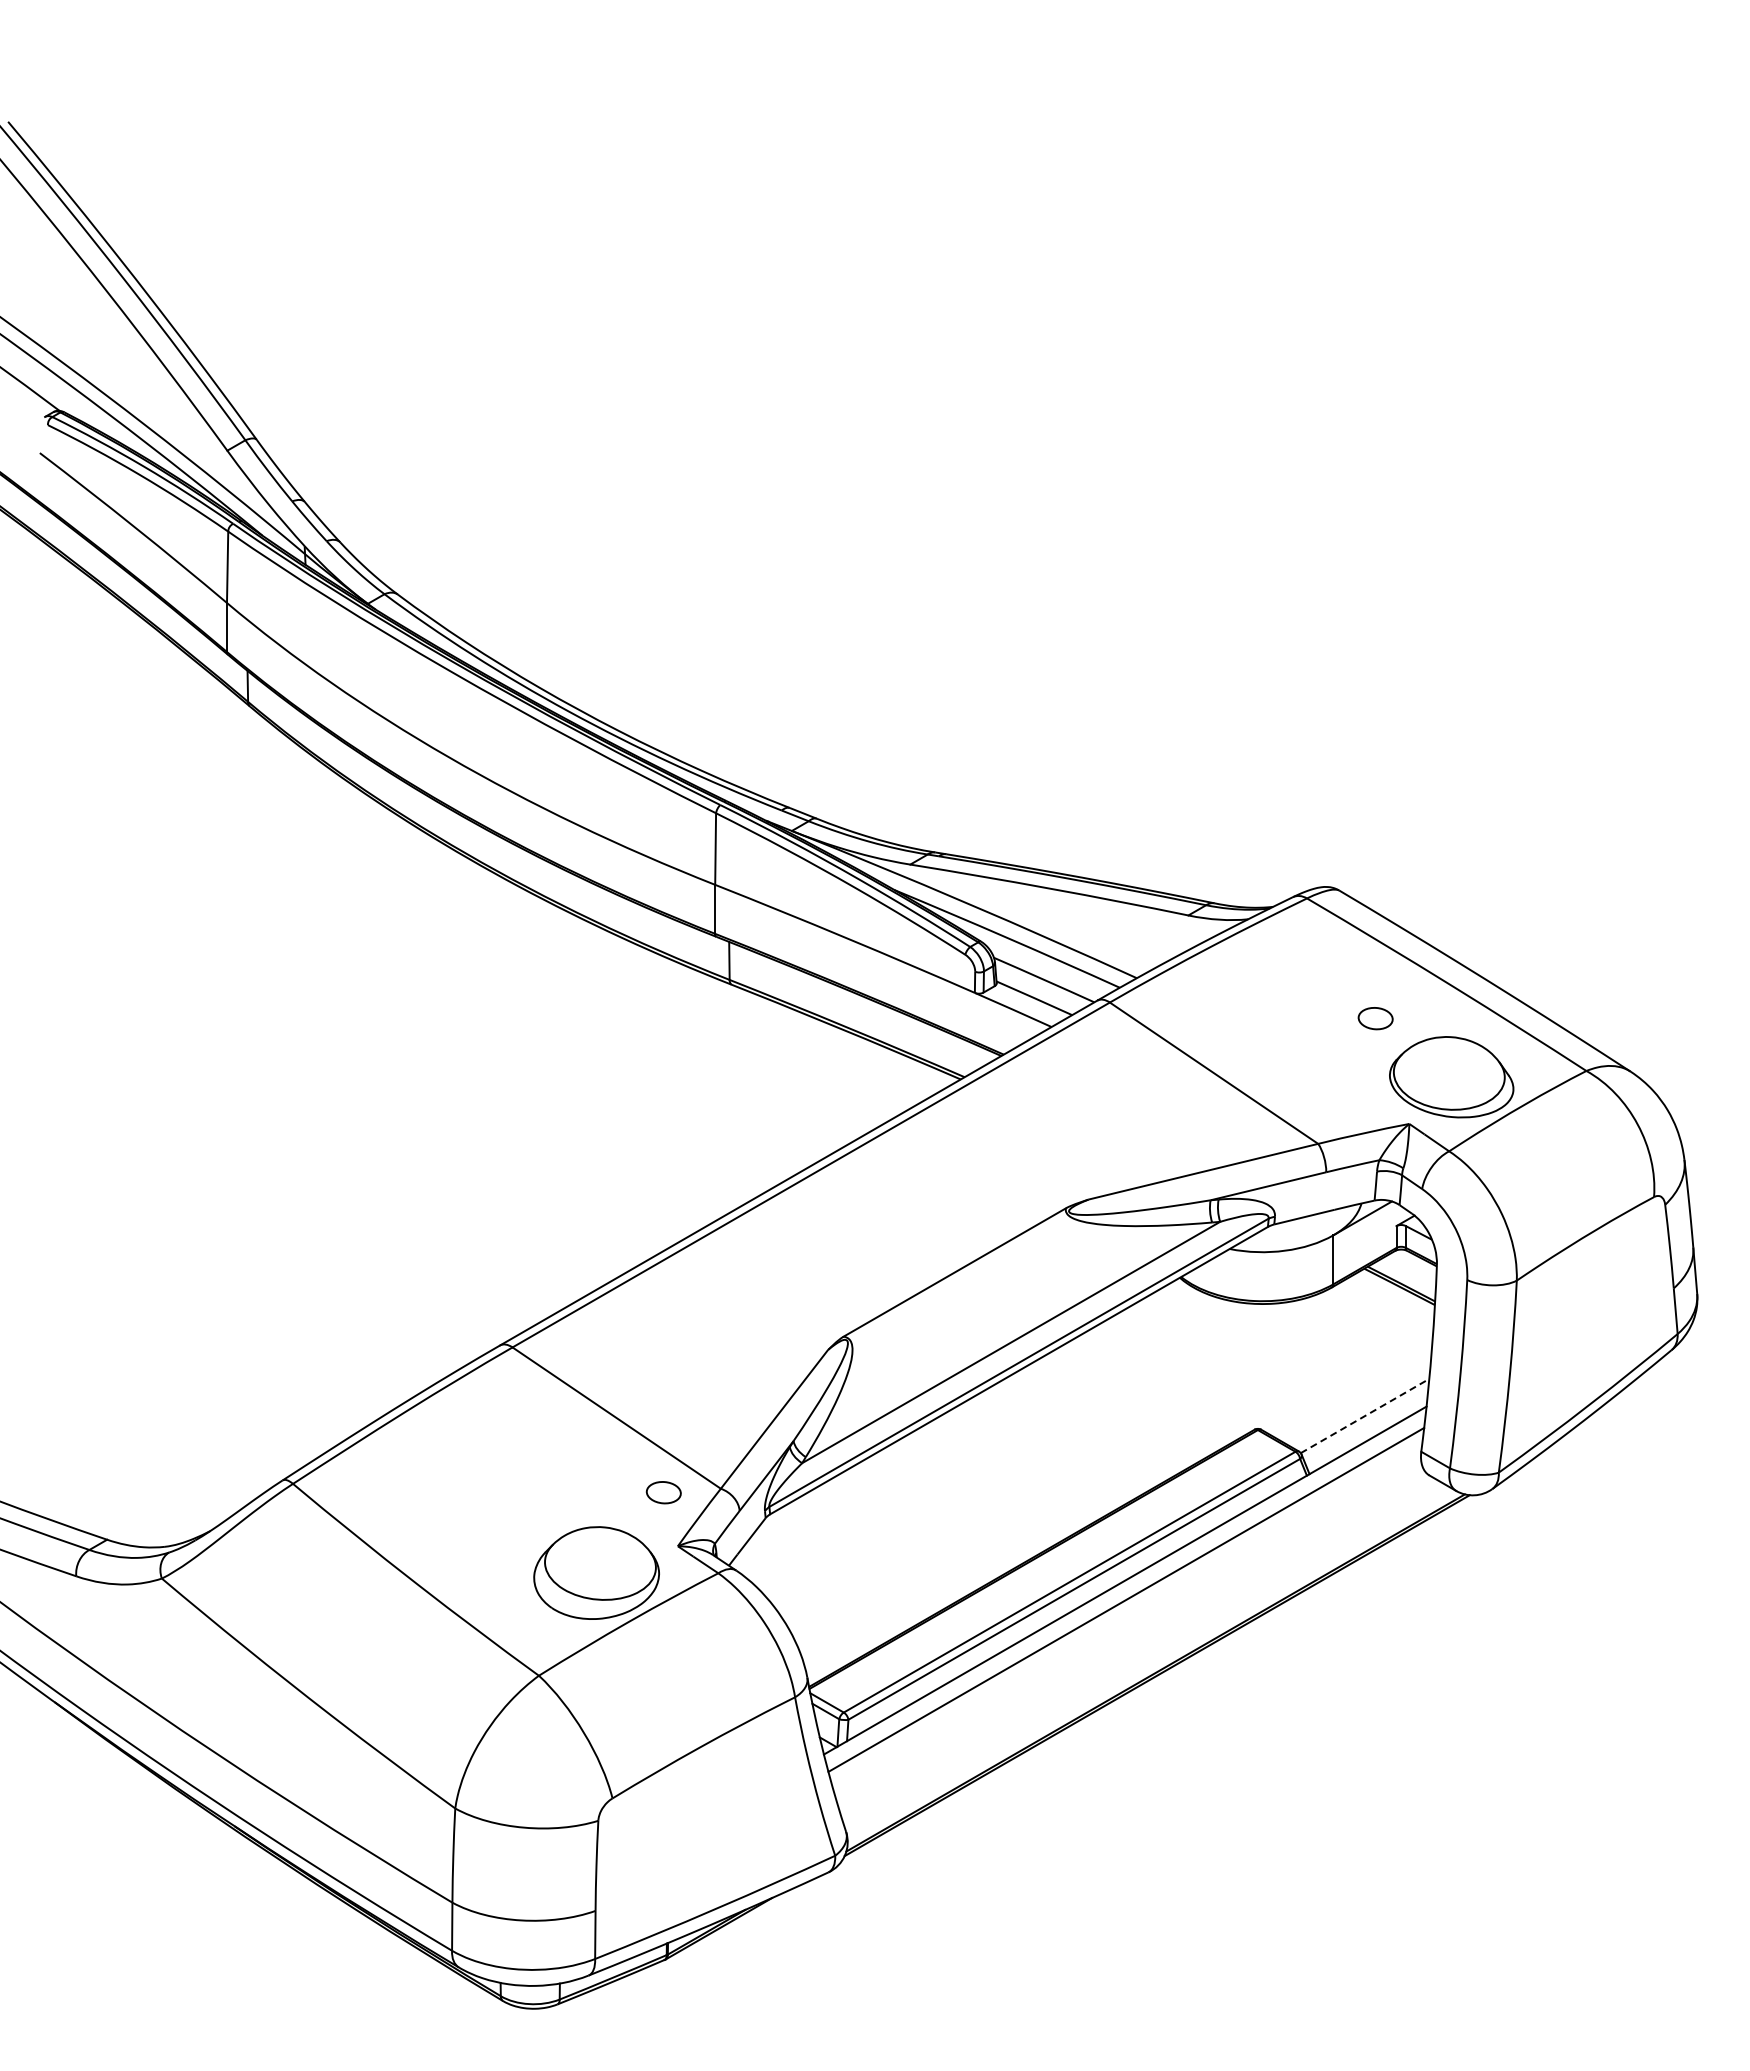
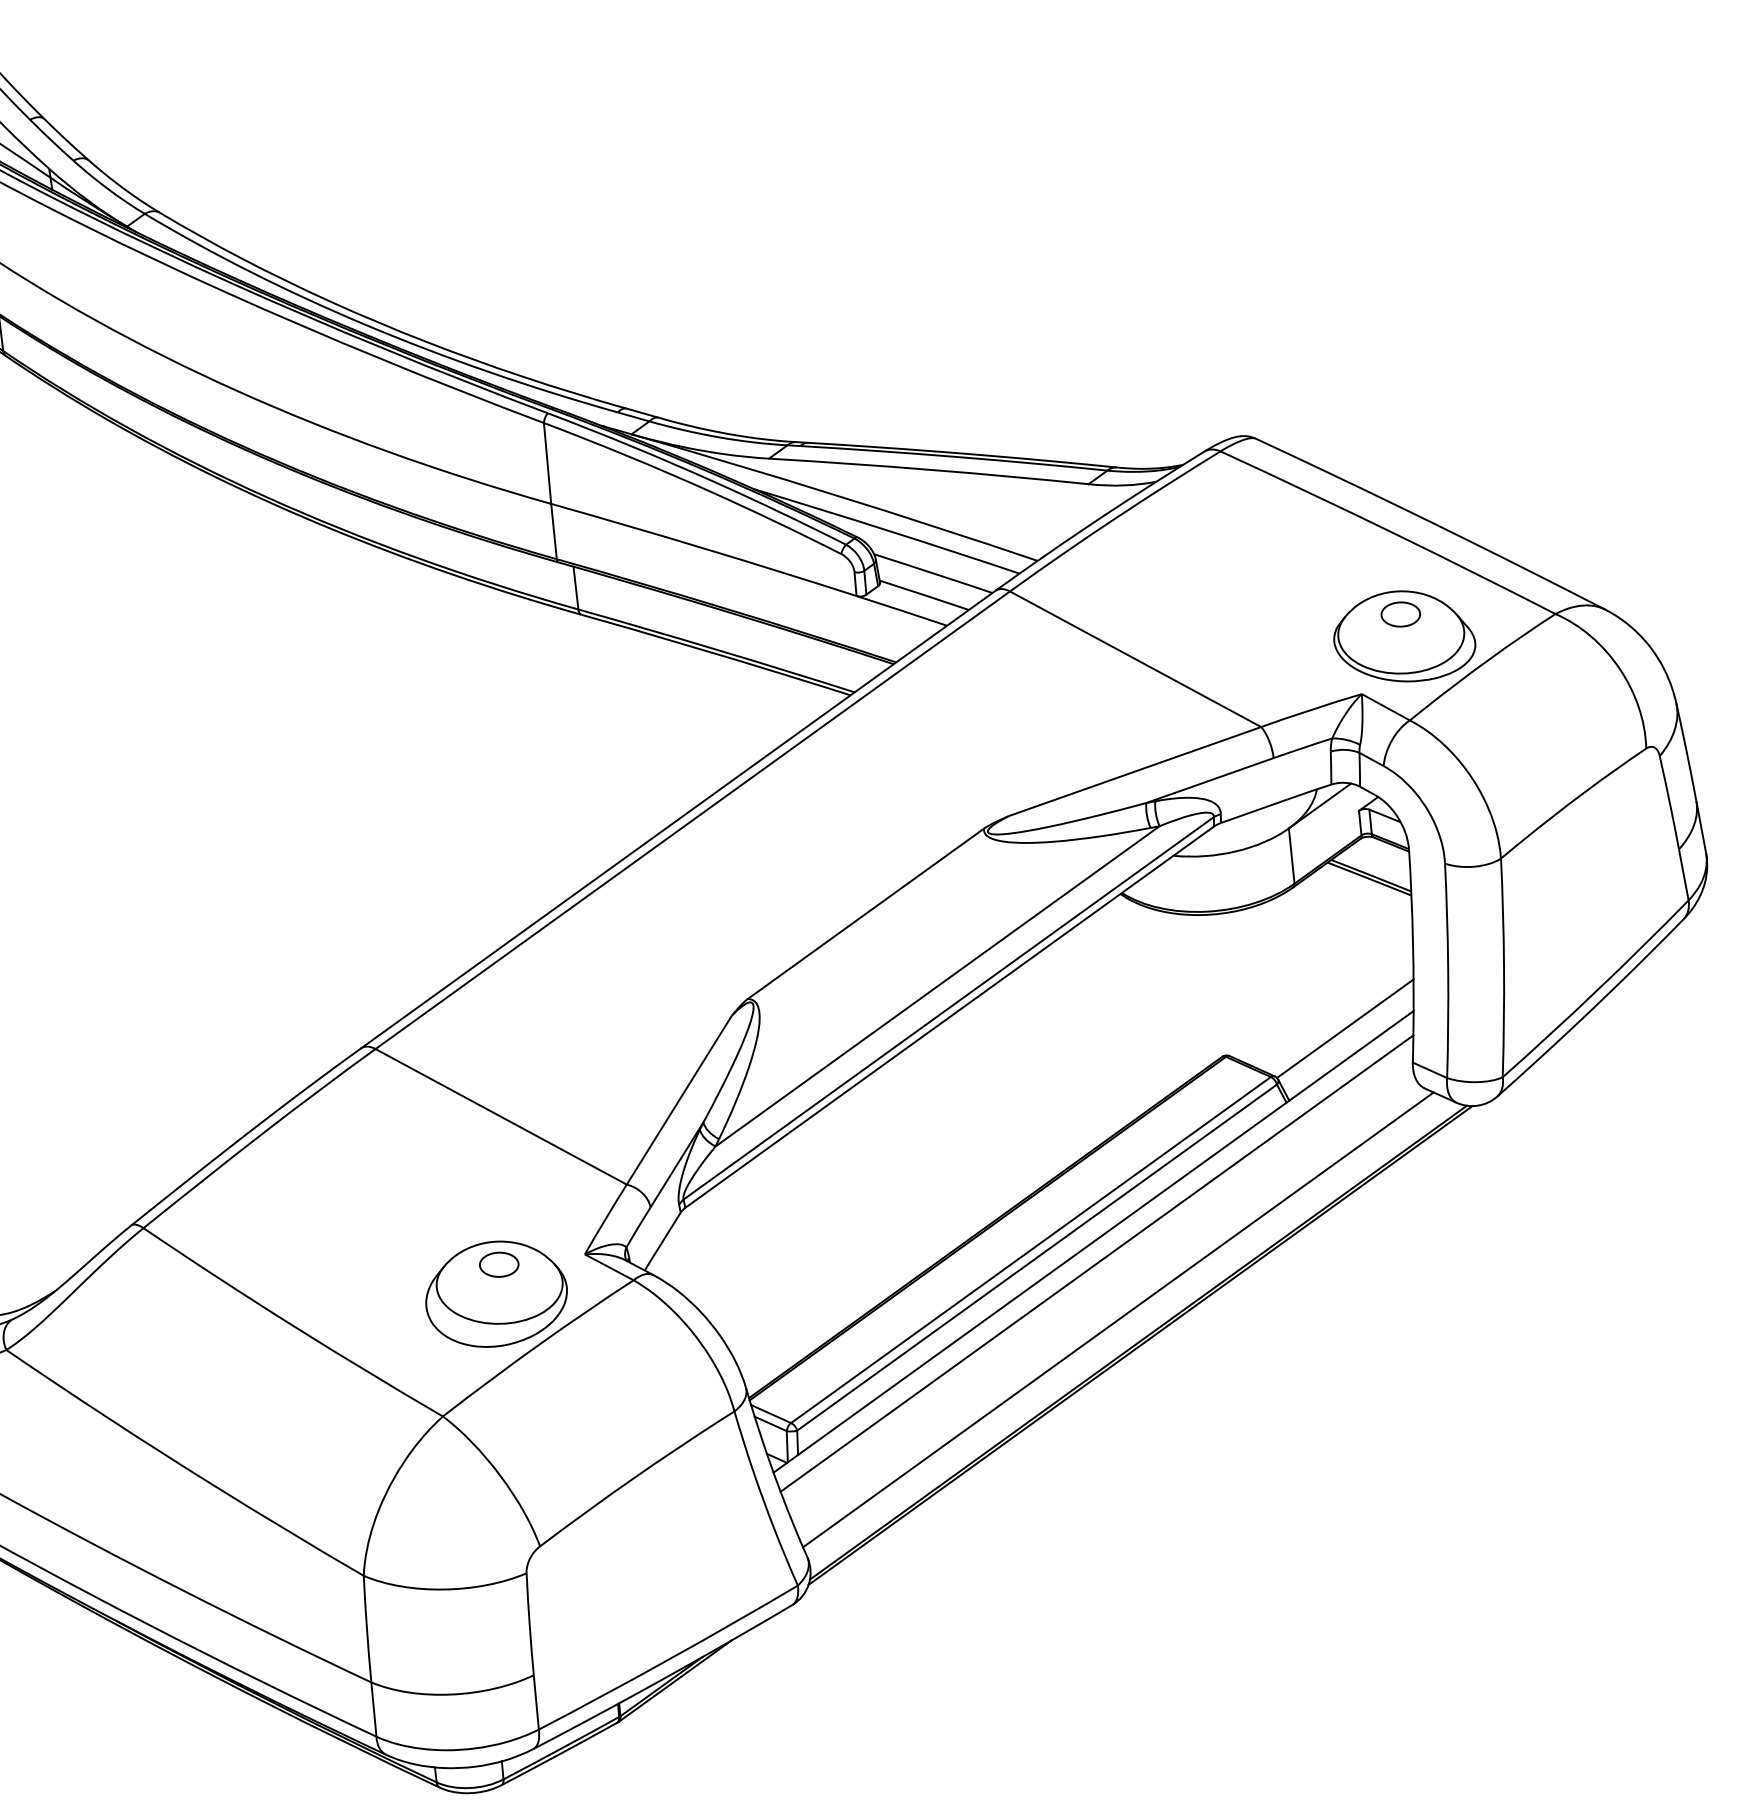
part: (1375, 1018) -> (1400, 614), moved
line: (1365, 1415) -> (1345, 1028), dashed -> solid
part: (663, 1492) -> (498, 1264), moved
line: (1139, 1650) -> (1117, 1319), added

